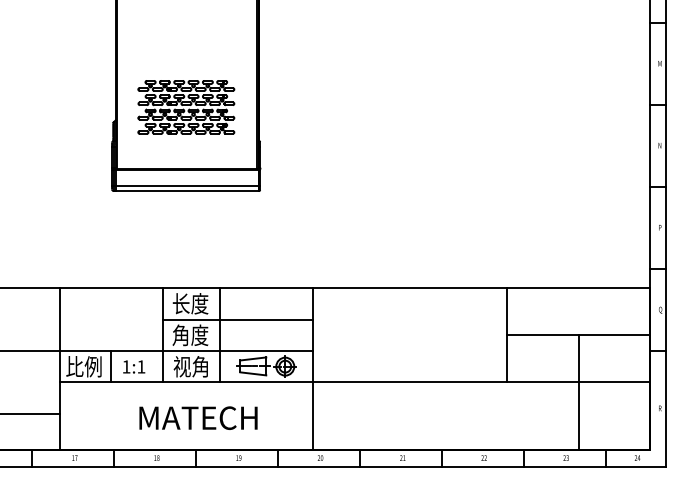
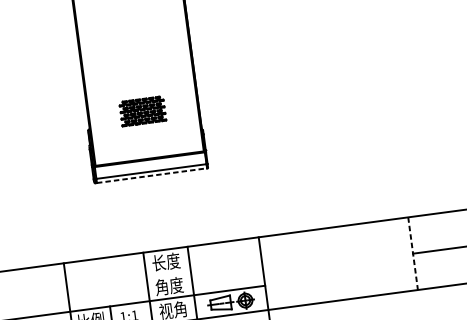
part: (186, 107) -> (142, 111), size x0.6
line: (187, 191) -> (152, 175), solid -> dashed
line: (237, 319) -> (203, 269), removed
line: (507, 335) -> (413, 253), solid -> dashed

